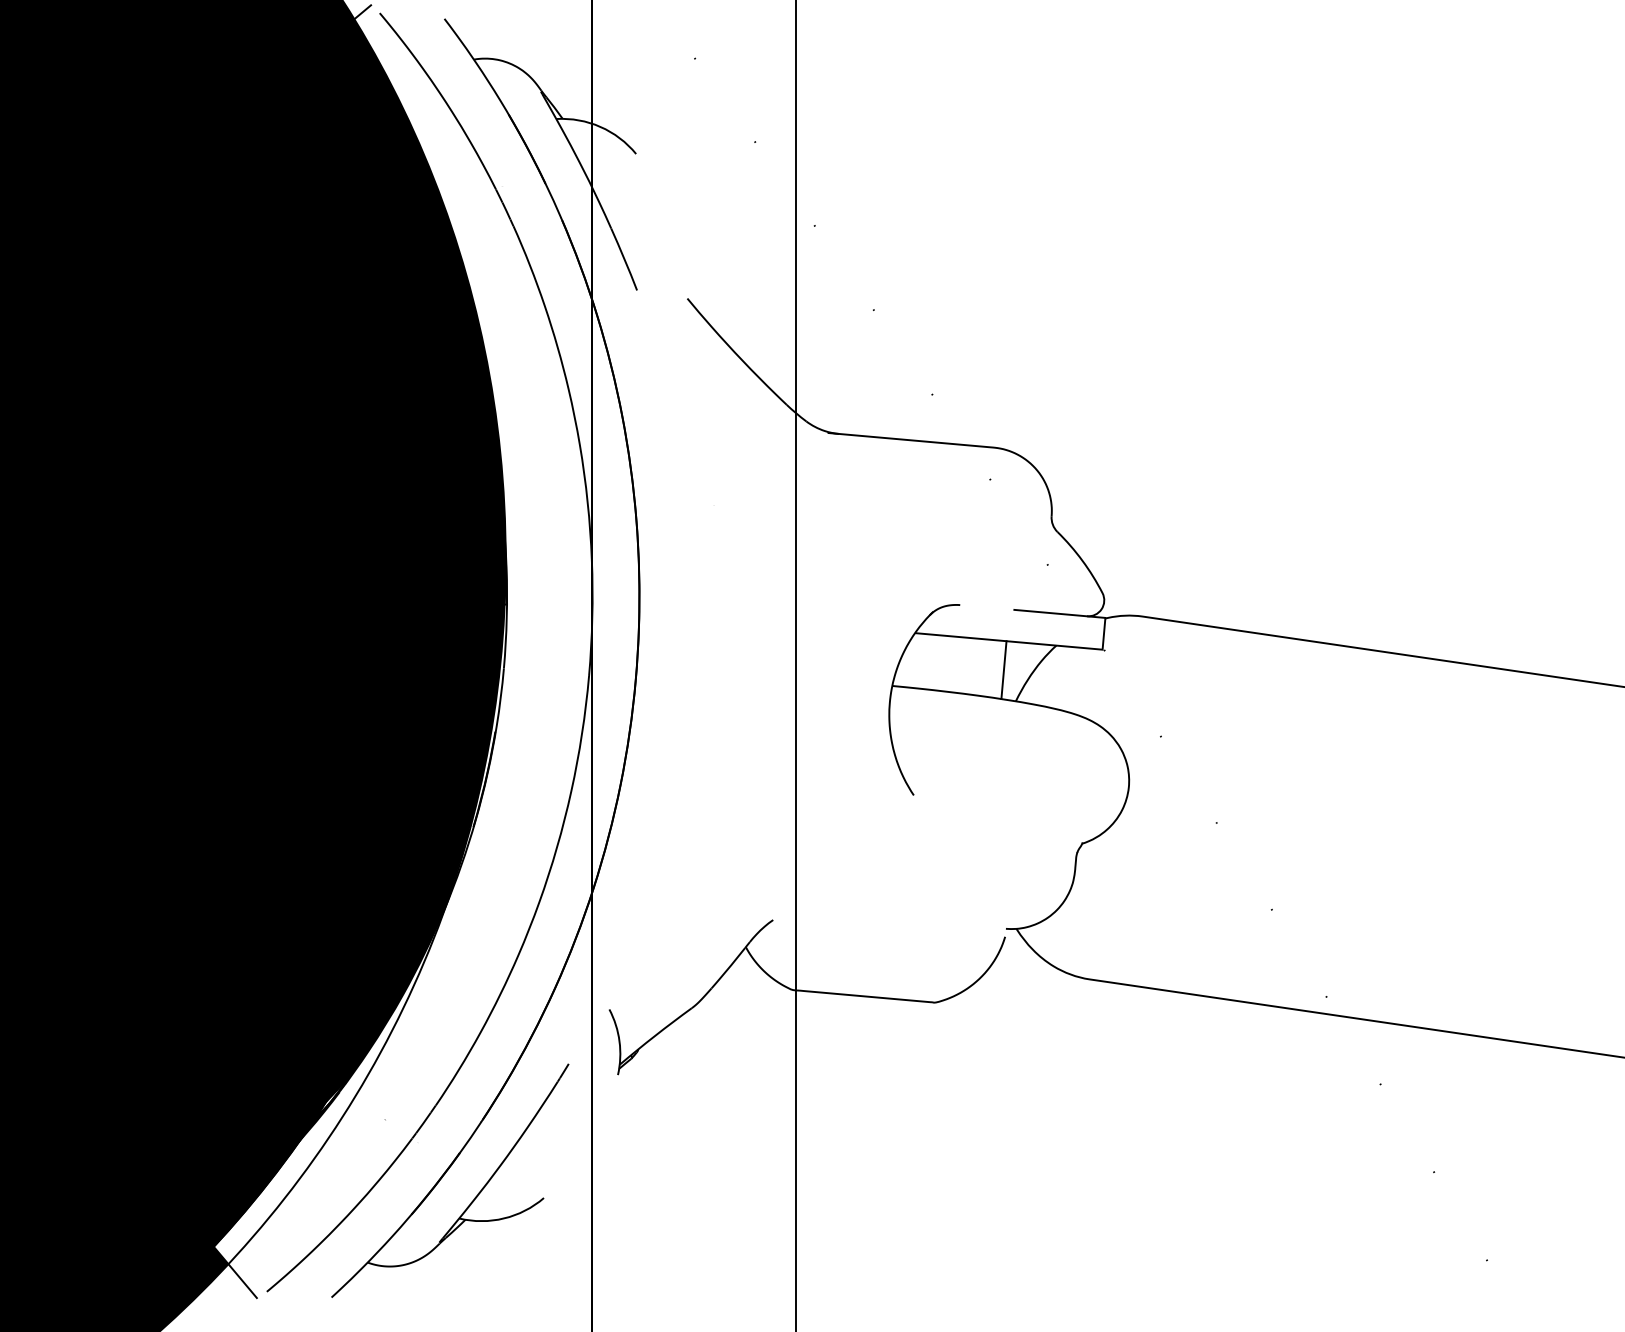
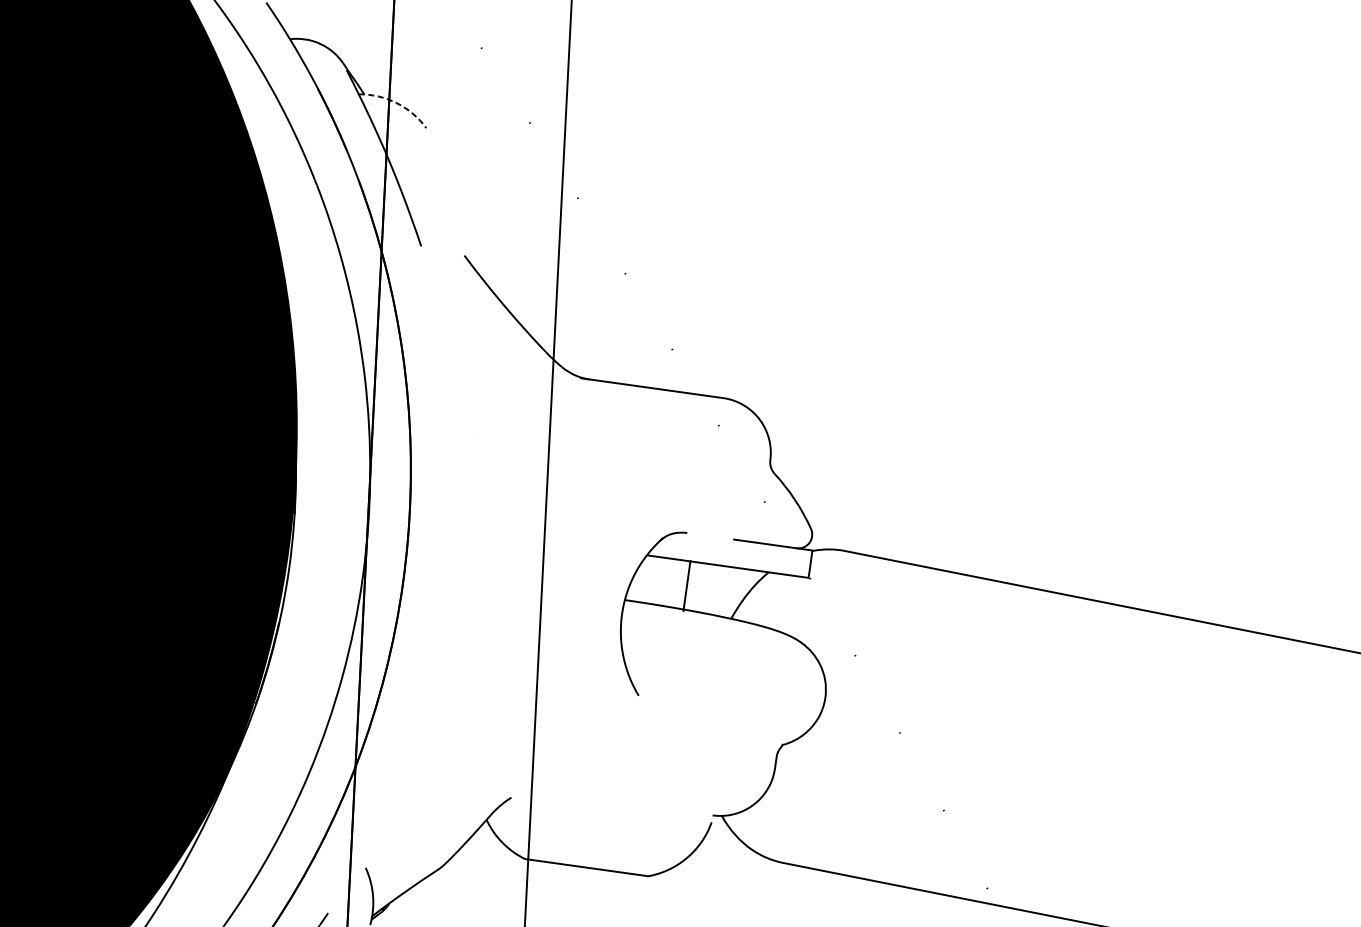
arc: (600, 126) -> (396, 102), solid -> dashed
line: (1003, 670) -> (686, 586), moved

